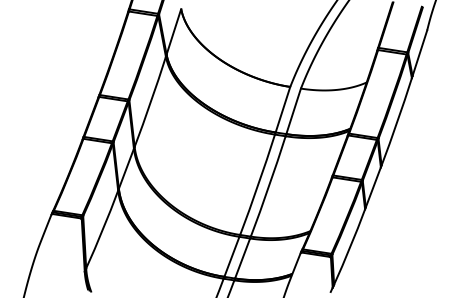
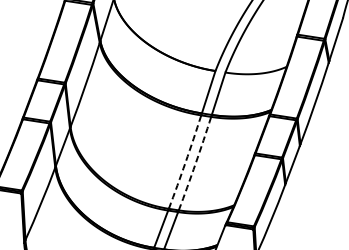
arc: (258, 185) -> (185, 162), solid -> dashed
arc: (268, 186) -> (195, 163), solid -> dashed

